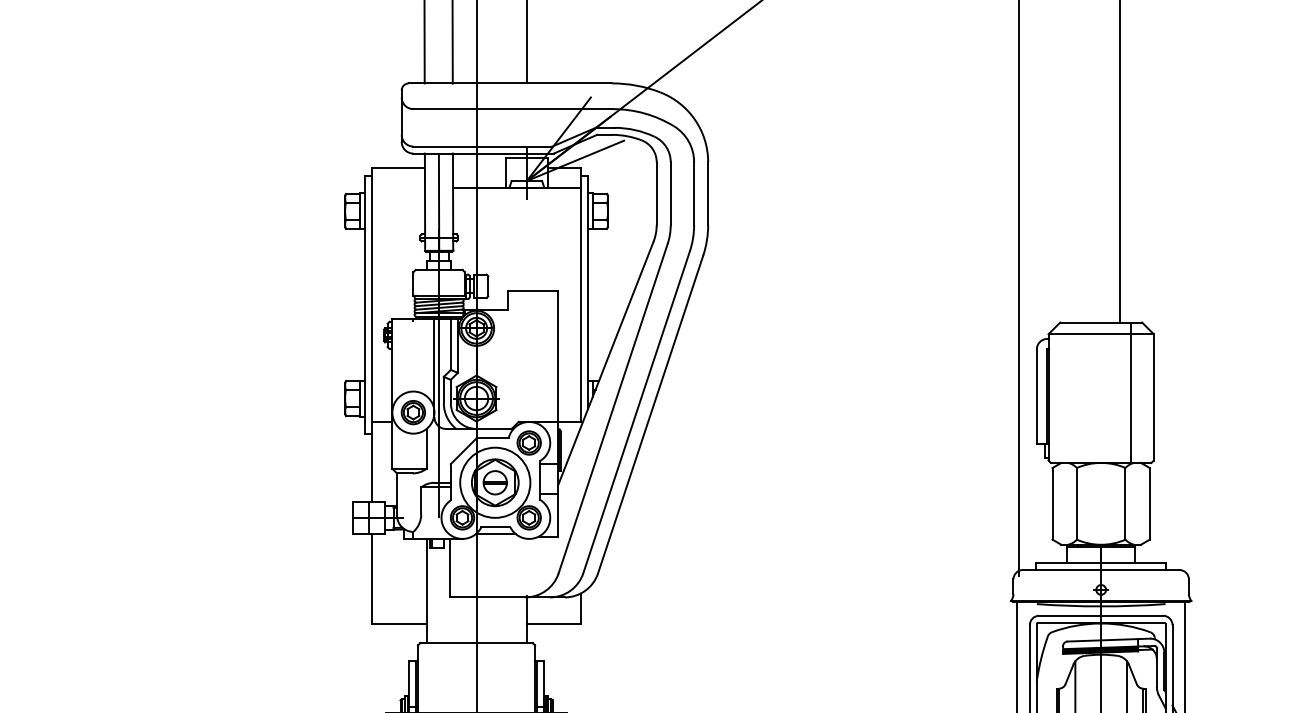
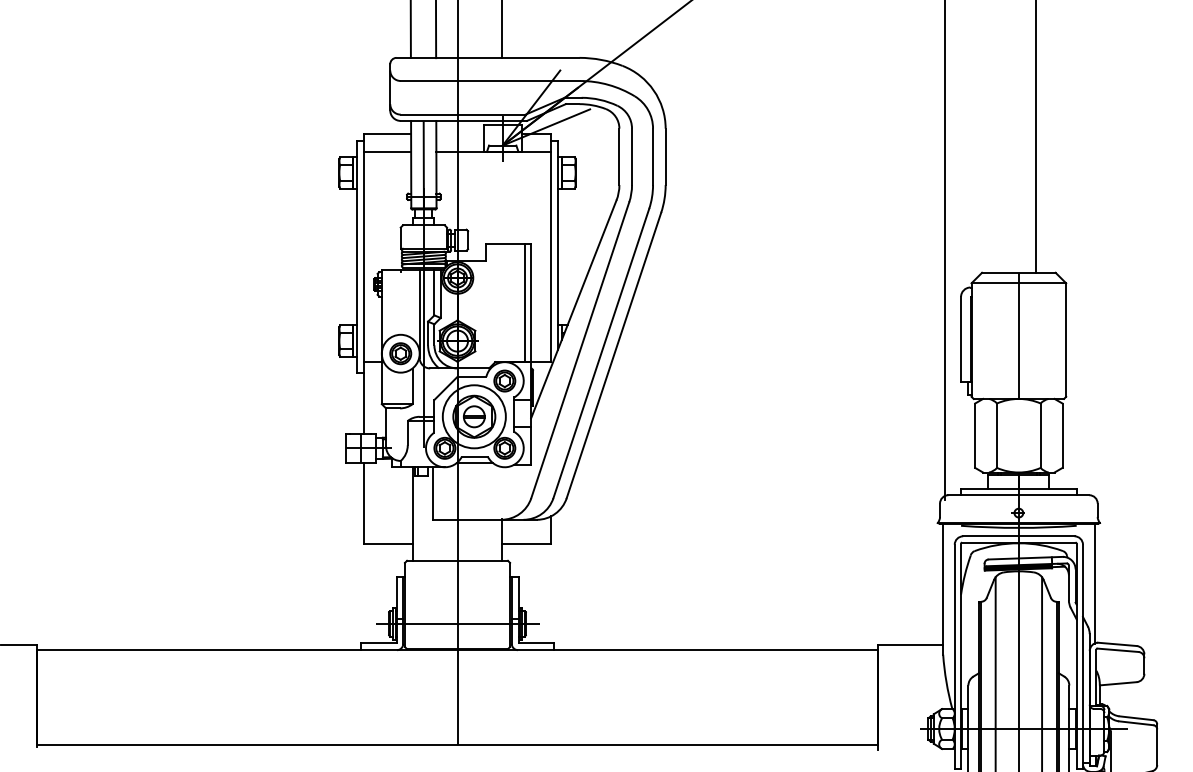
line: (398, 187) -> (387, 151), added
line: (551, 356) -> (524, 303), added
line: (1130, 392) -> (1018, 335), moved

